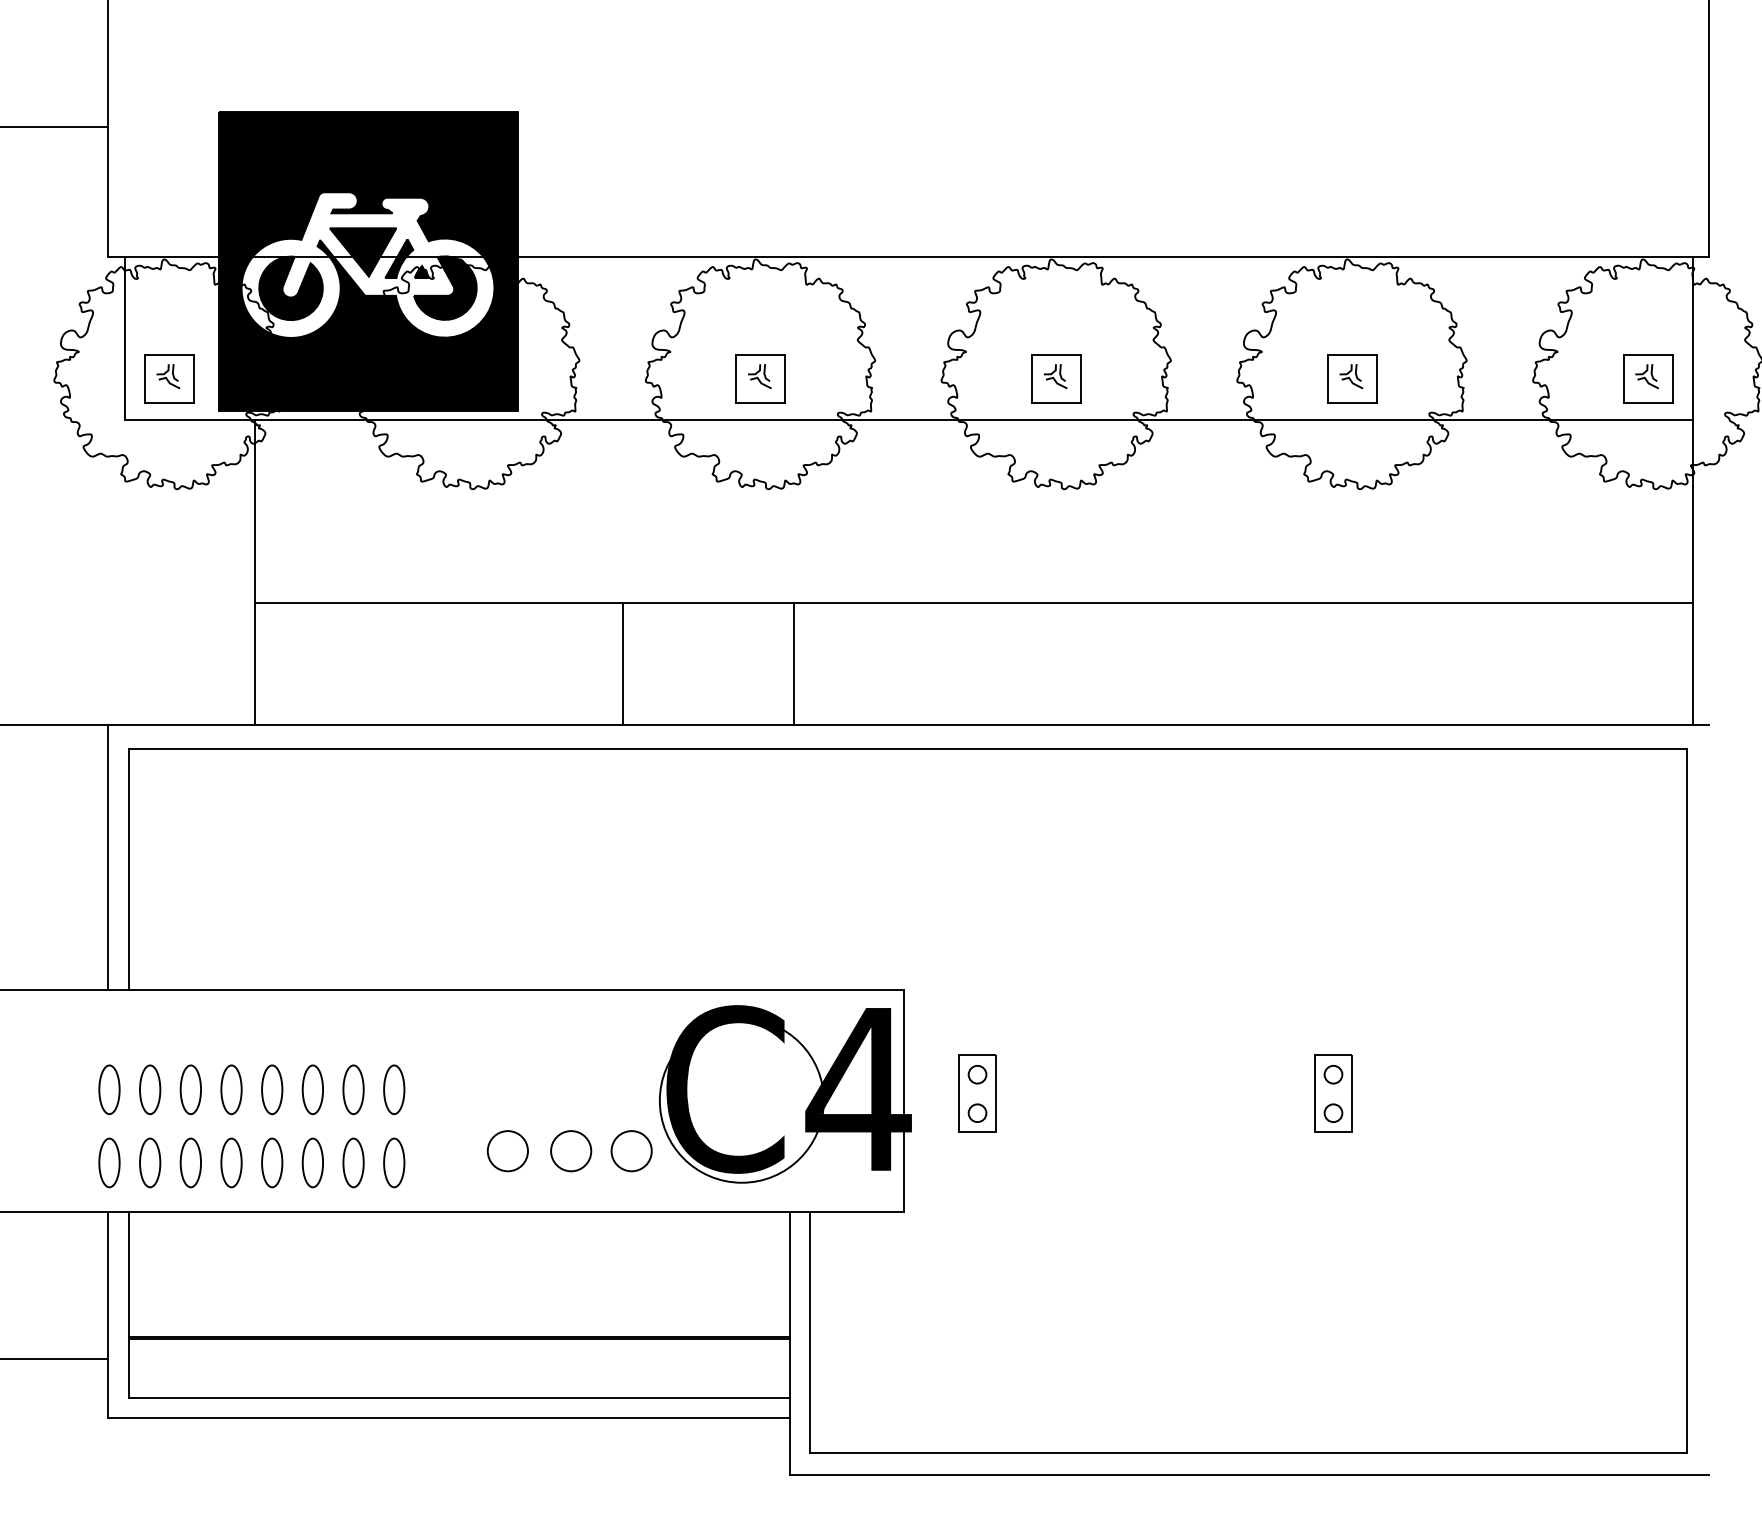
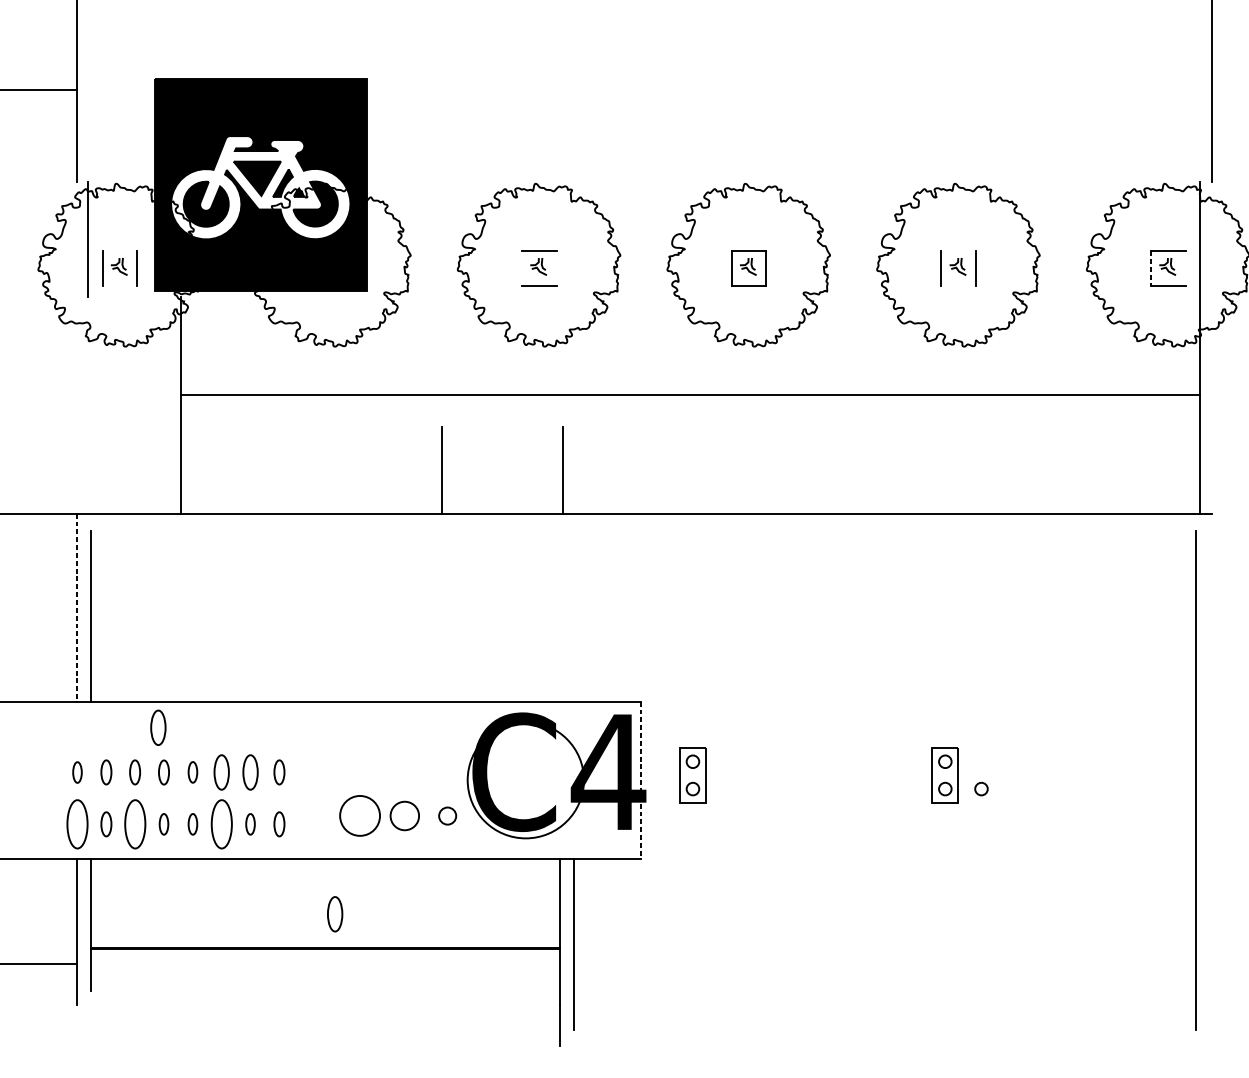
line: (908, 256) -> (643, 181), removed
line: (168, 354) -> (119, 251), removed
line: (1351, 354) -> (958, 251), removed
line: (736, 378) -> (522, 268), removed
line: (785, 378) -> (556, 268), removed
line: (1672, 378) -> (1185, 268), removed
line: (1623, 379) -> (1150, 268), solid -> dashed
line: (168, 403) -> (119, 285), removed
line: (1351, 403) -> (958, 285), removed
line: (908, 419) -> (643, 297), removed
line: (973, 602) -> (690, 394), moved
line: (907, 749) -> (643, 531), removed
line: (108, 857) -> (76, 607), solid -> dashed
part: (223, 1026) -> (158, 727), added
part: (109, 1089) -> (77, 772), size x0.6
part: (150, 1089) -> (106, 772), size x0.7
part: (190, 1089) -> (134, 772), size x0.7
part: (231, 1089) -> (164, 772), size x0.7
part: (272, 1089) -> (193, 772), size x0.6
part: (394, 1089) -> (279, 772), size x0.7
line: (903, 1100) -> (640, 780), solid -> dashed
circle: (1384, 1112) -> (981, 788), added
circle: (507, 1151) -> (359, 816), size x1.4
circle: (631, 1151) -> (447, 816), size x0.6
part: (109, 1162) -> (77, 824), size x1.4
part: (150, 1162) -> (106, 824), size x0.7
part: (190, 1162) -> (134, 824), size x1.4
part: (231, 1162) -> (164, 824), size x0.6
part: (272, 1162) -> (193, 824), size x0.6
part: (312, 1162) -> (221, 824), size x1.4
part: (353, 1162) -> (250, 824), size x0.6
part: (394, 1162) -> (279, 824), size x0.7
part: (472, 1289) -> (334, 914), added
line: (458, 1398) -> (324, 991), removed
line: (448, 1418) -> (317, 1005), removed
line: (1248, 1452) -> (885, 1029), removed
line: (1249, 1475) -> (885, 1045), removed

